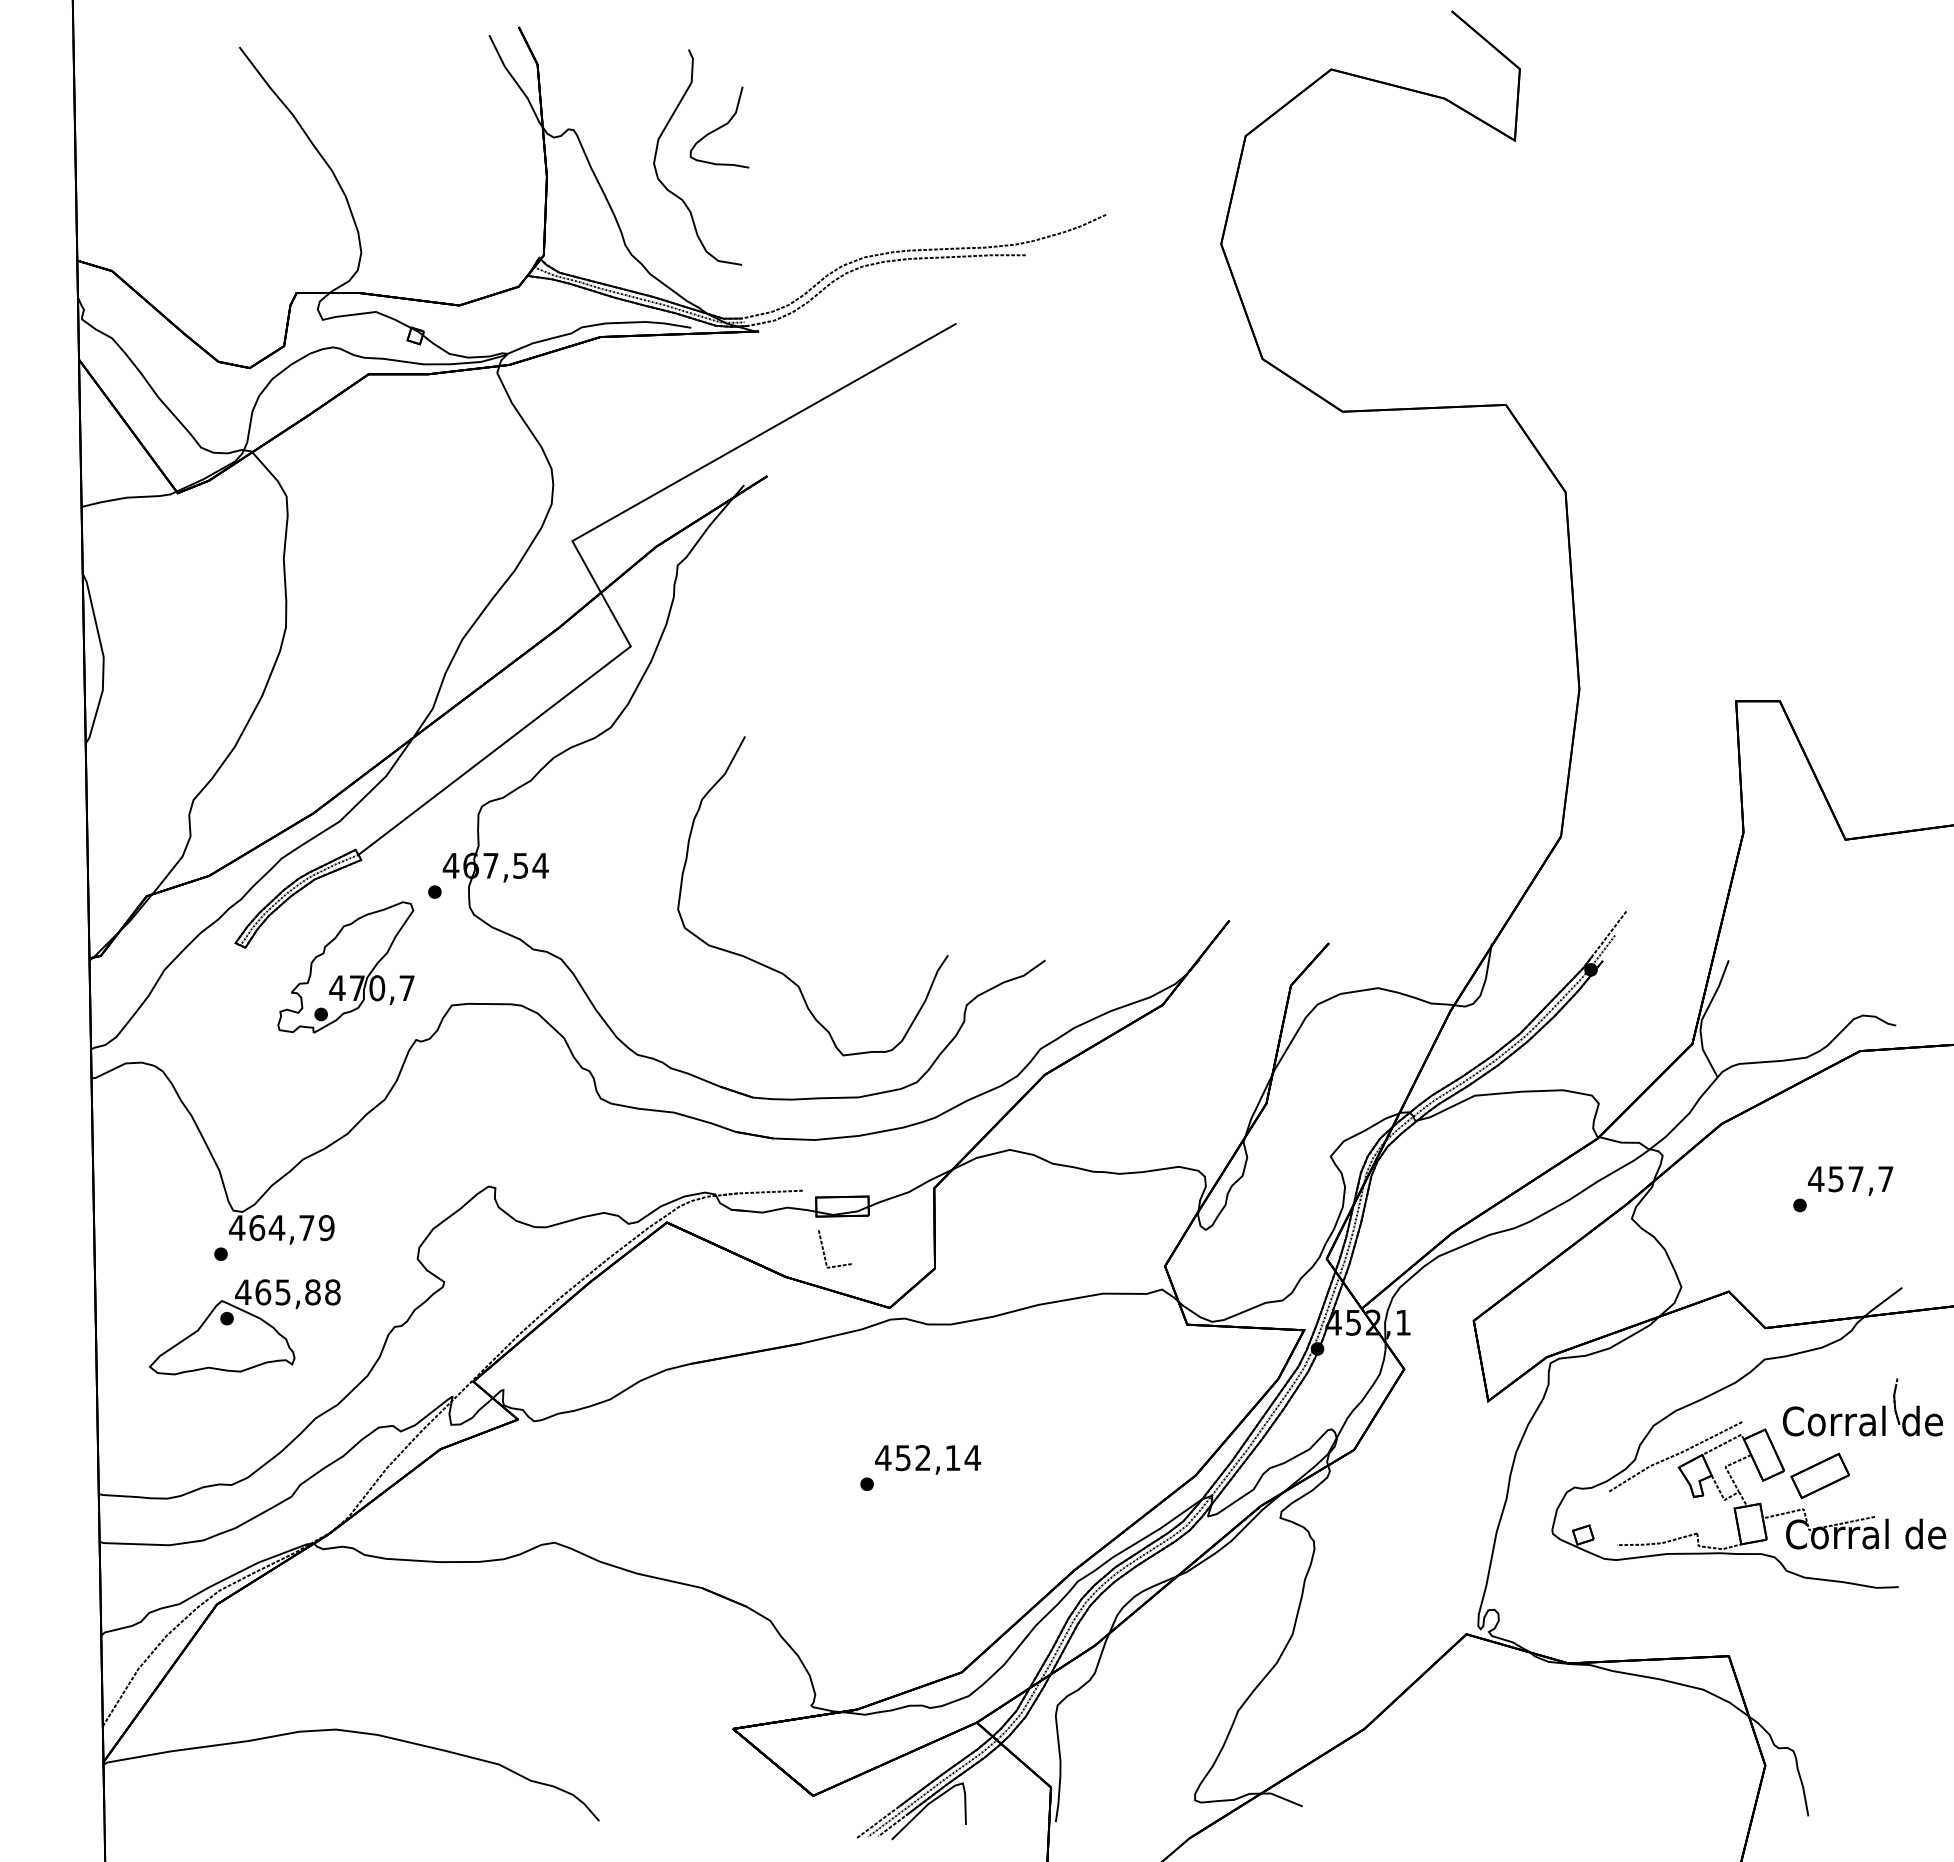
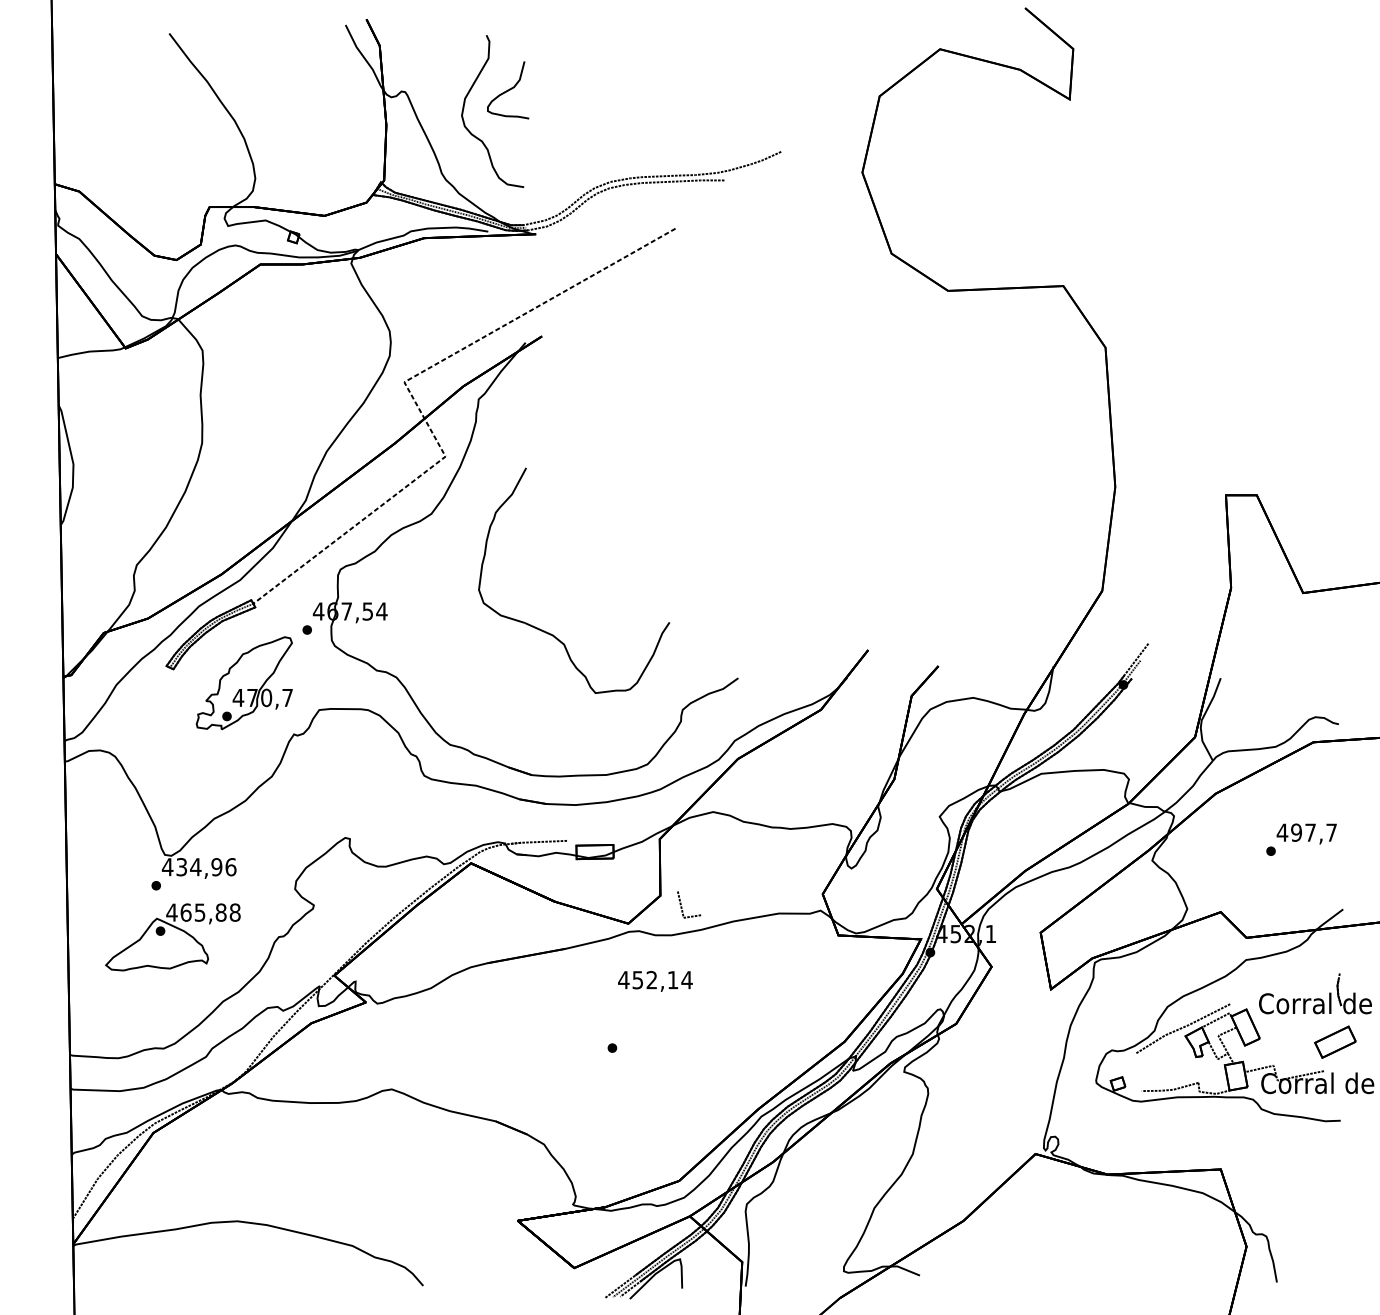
line: (577, 550) -> (407, 388), solid -> dashed
part: (778, 970) -> (549, 633), moved
text: (1835, 1179) -> (1296, 832), 457,7 -> 497,7
text: (291, 1228) -> (206, 867), 464,79 -> 434,96
line: (824, 1251) -> (681, 906), moved
text: (928, 1459) -> (655, 981), moved
part: (1819, 1475) -> (1334, 1041), moved

